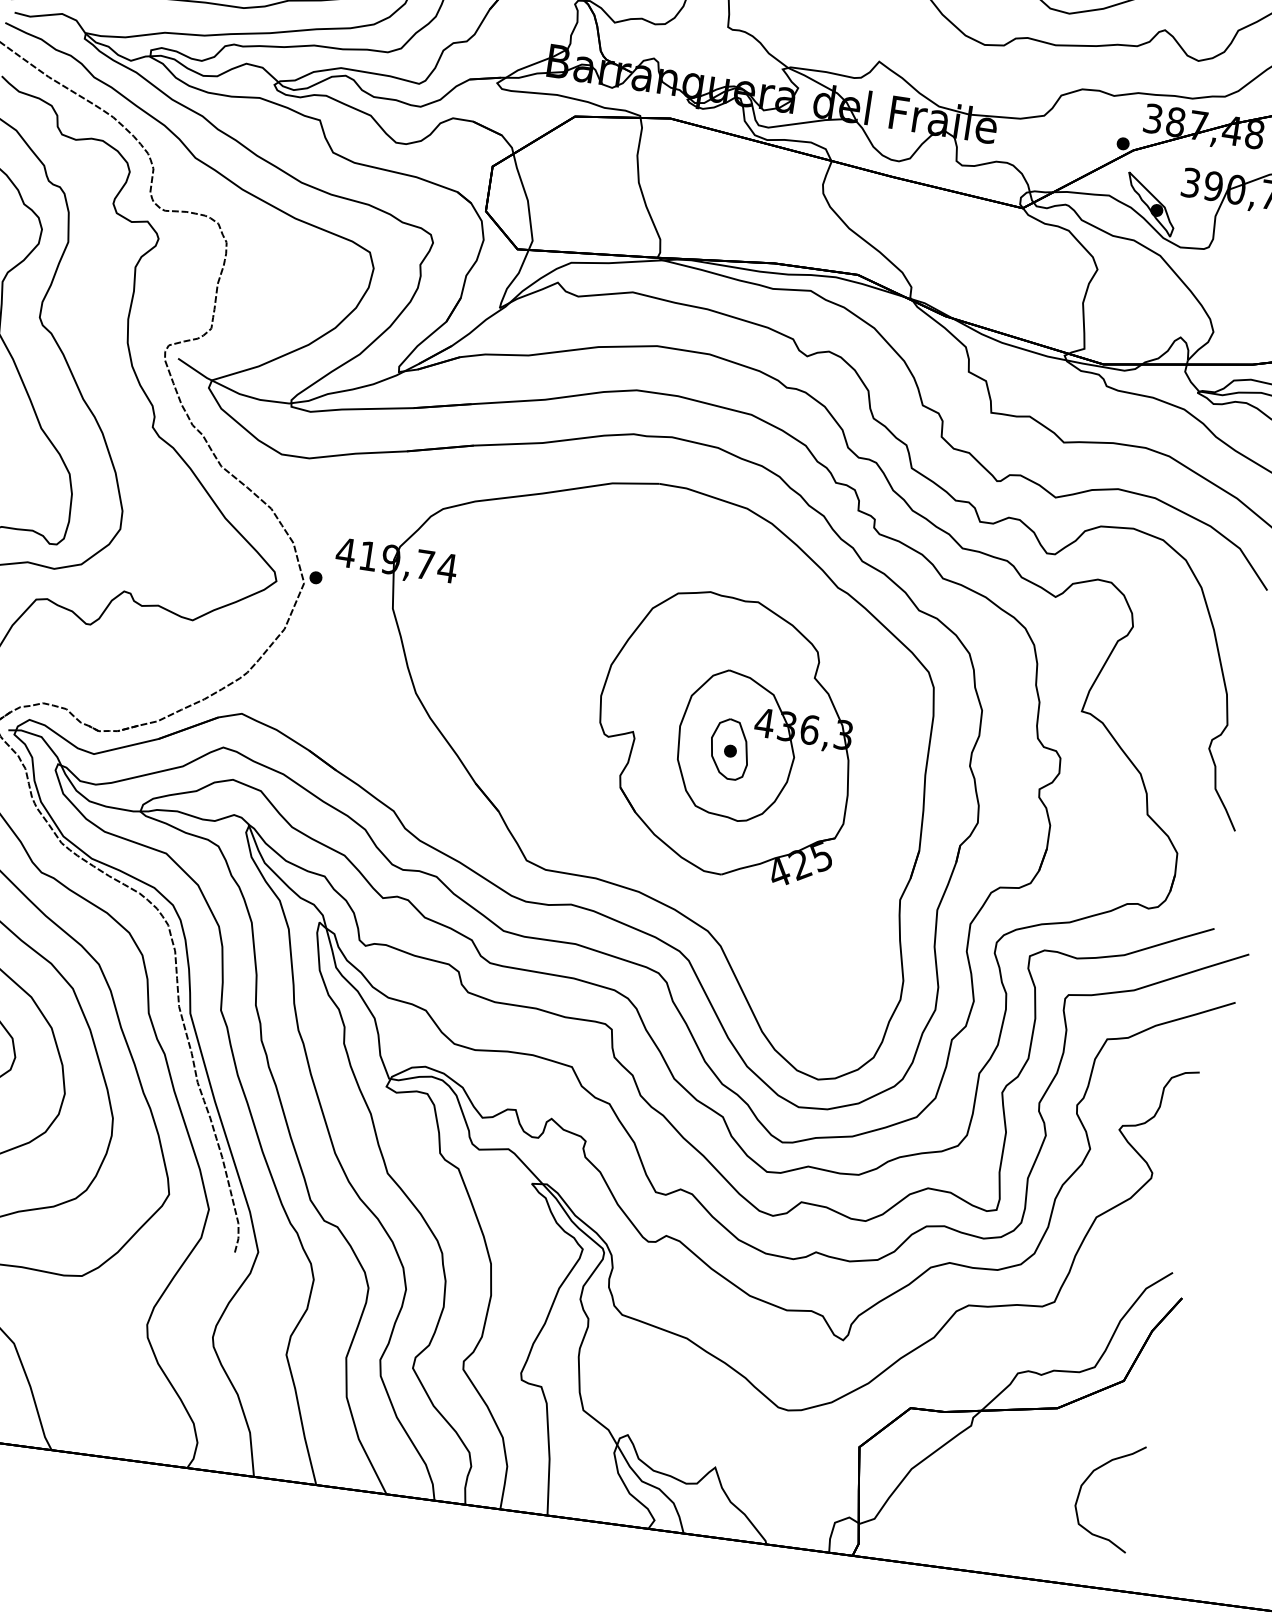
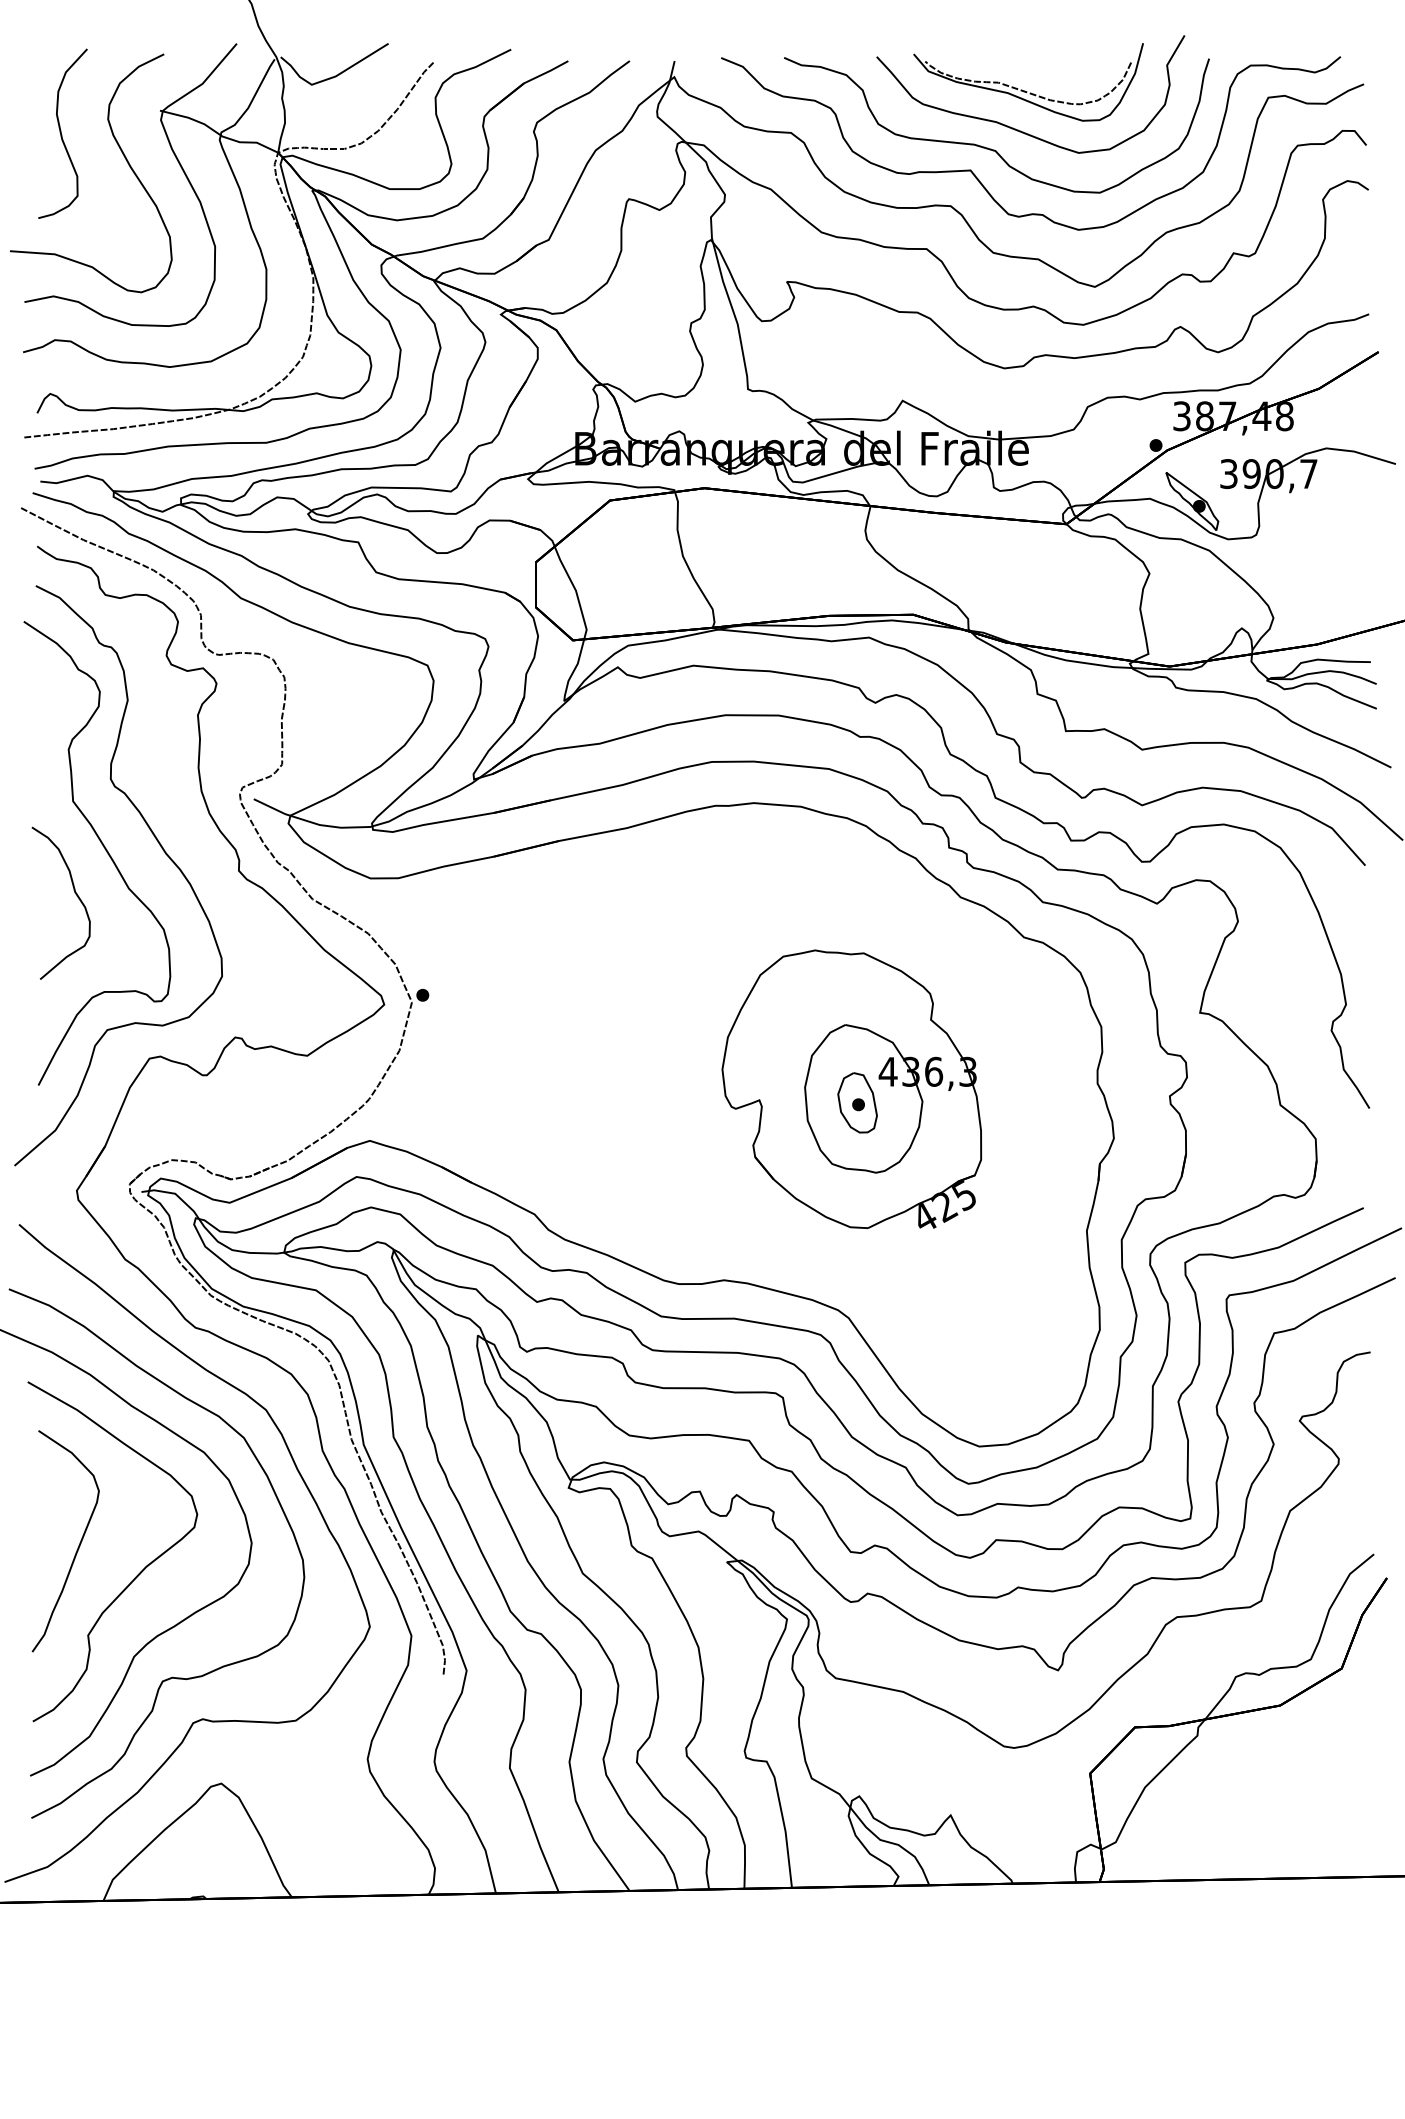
part: (620, 763) -> (751, 1133), removed
curve: (1087, 1480) -> (1320, 1772), removed

